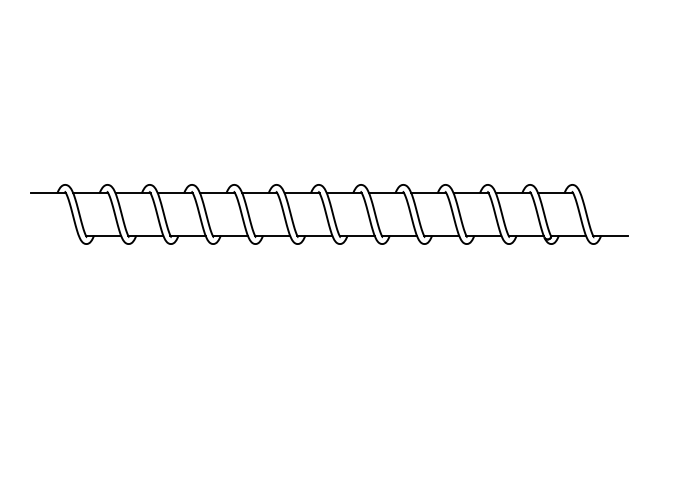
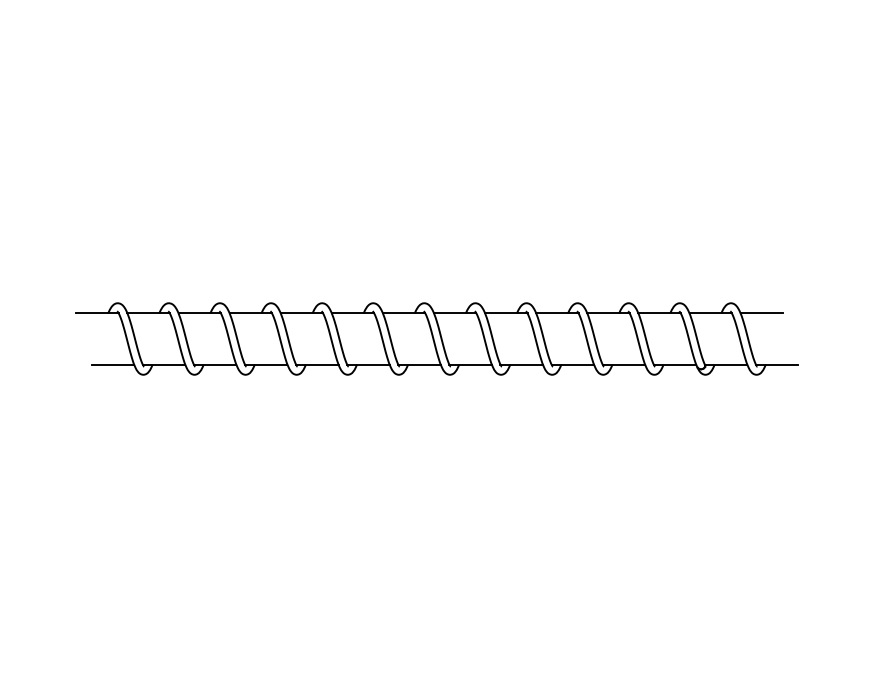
line: (597, 193) -> (761, 313), added
line: (60, 235) -> (112, 364), added

